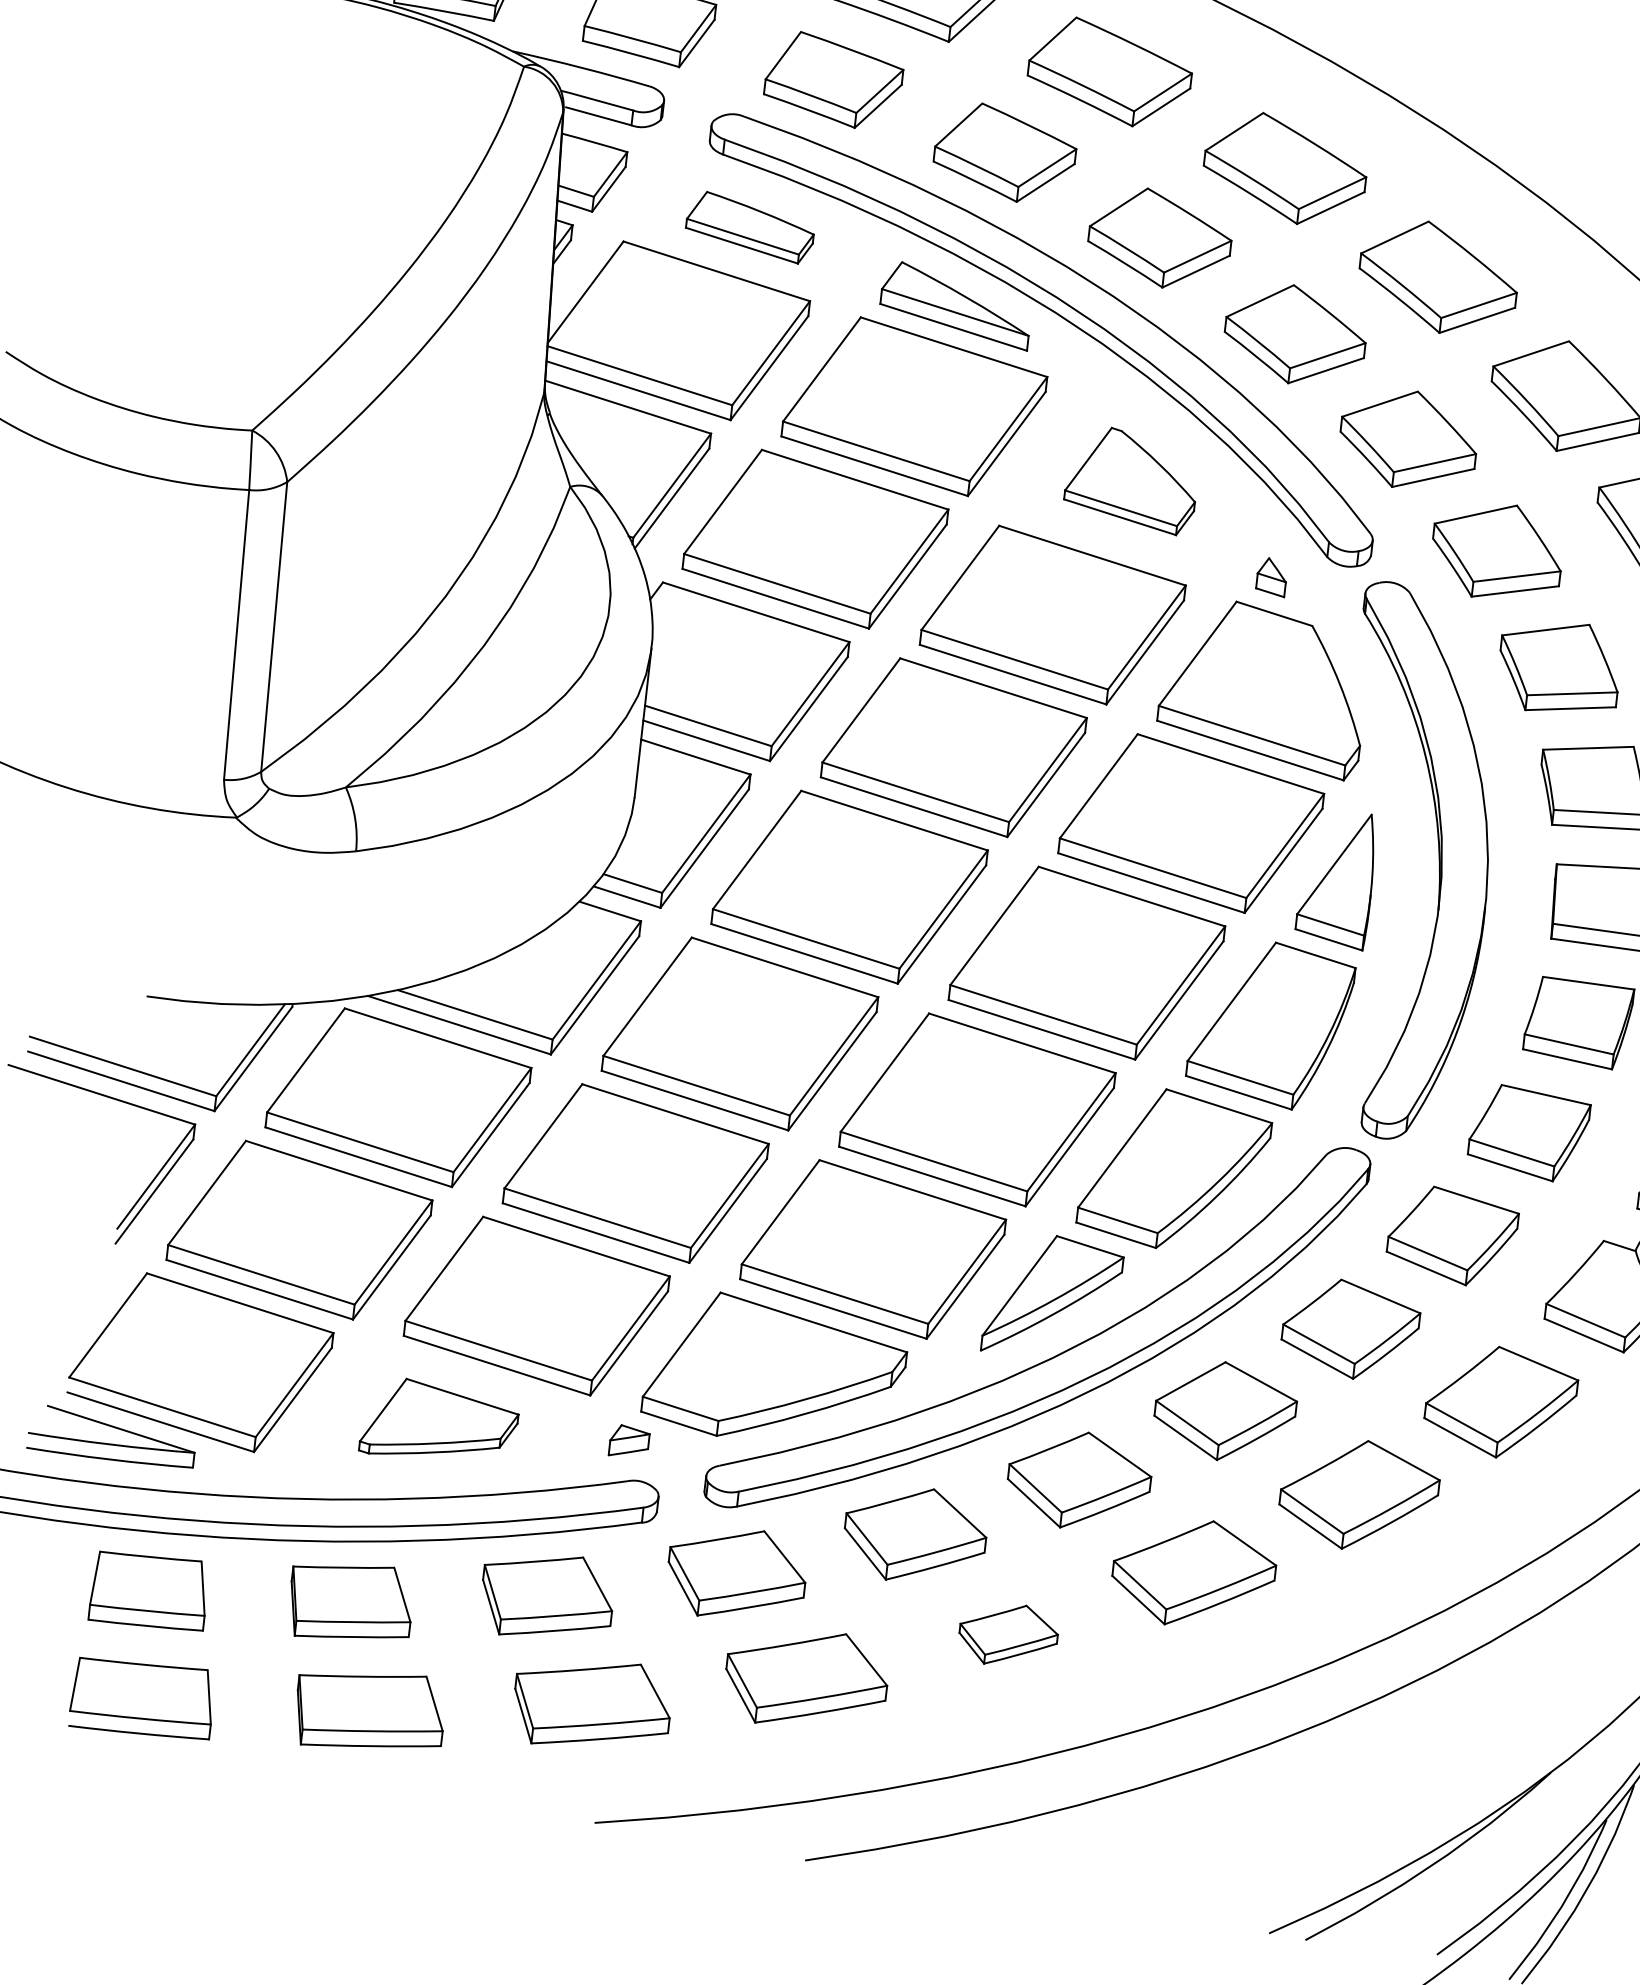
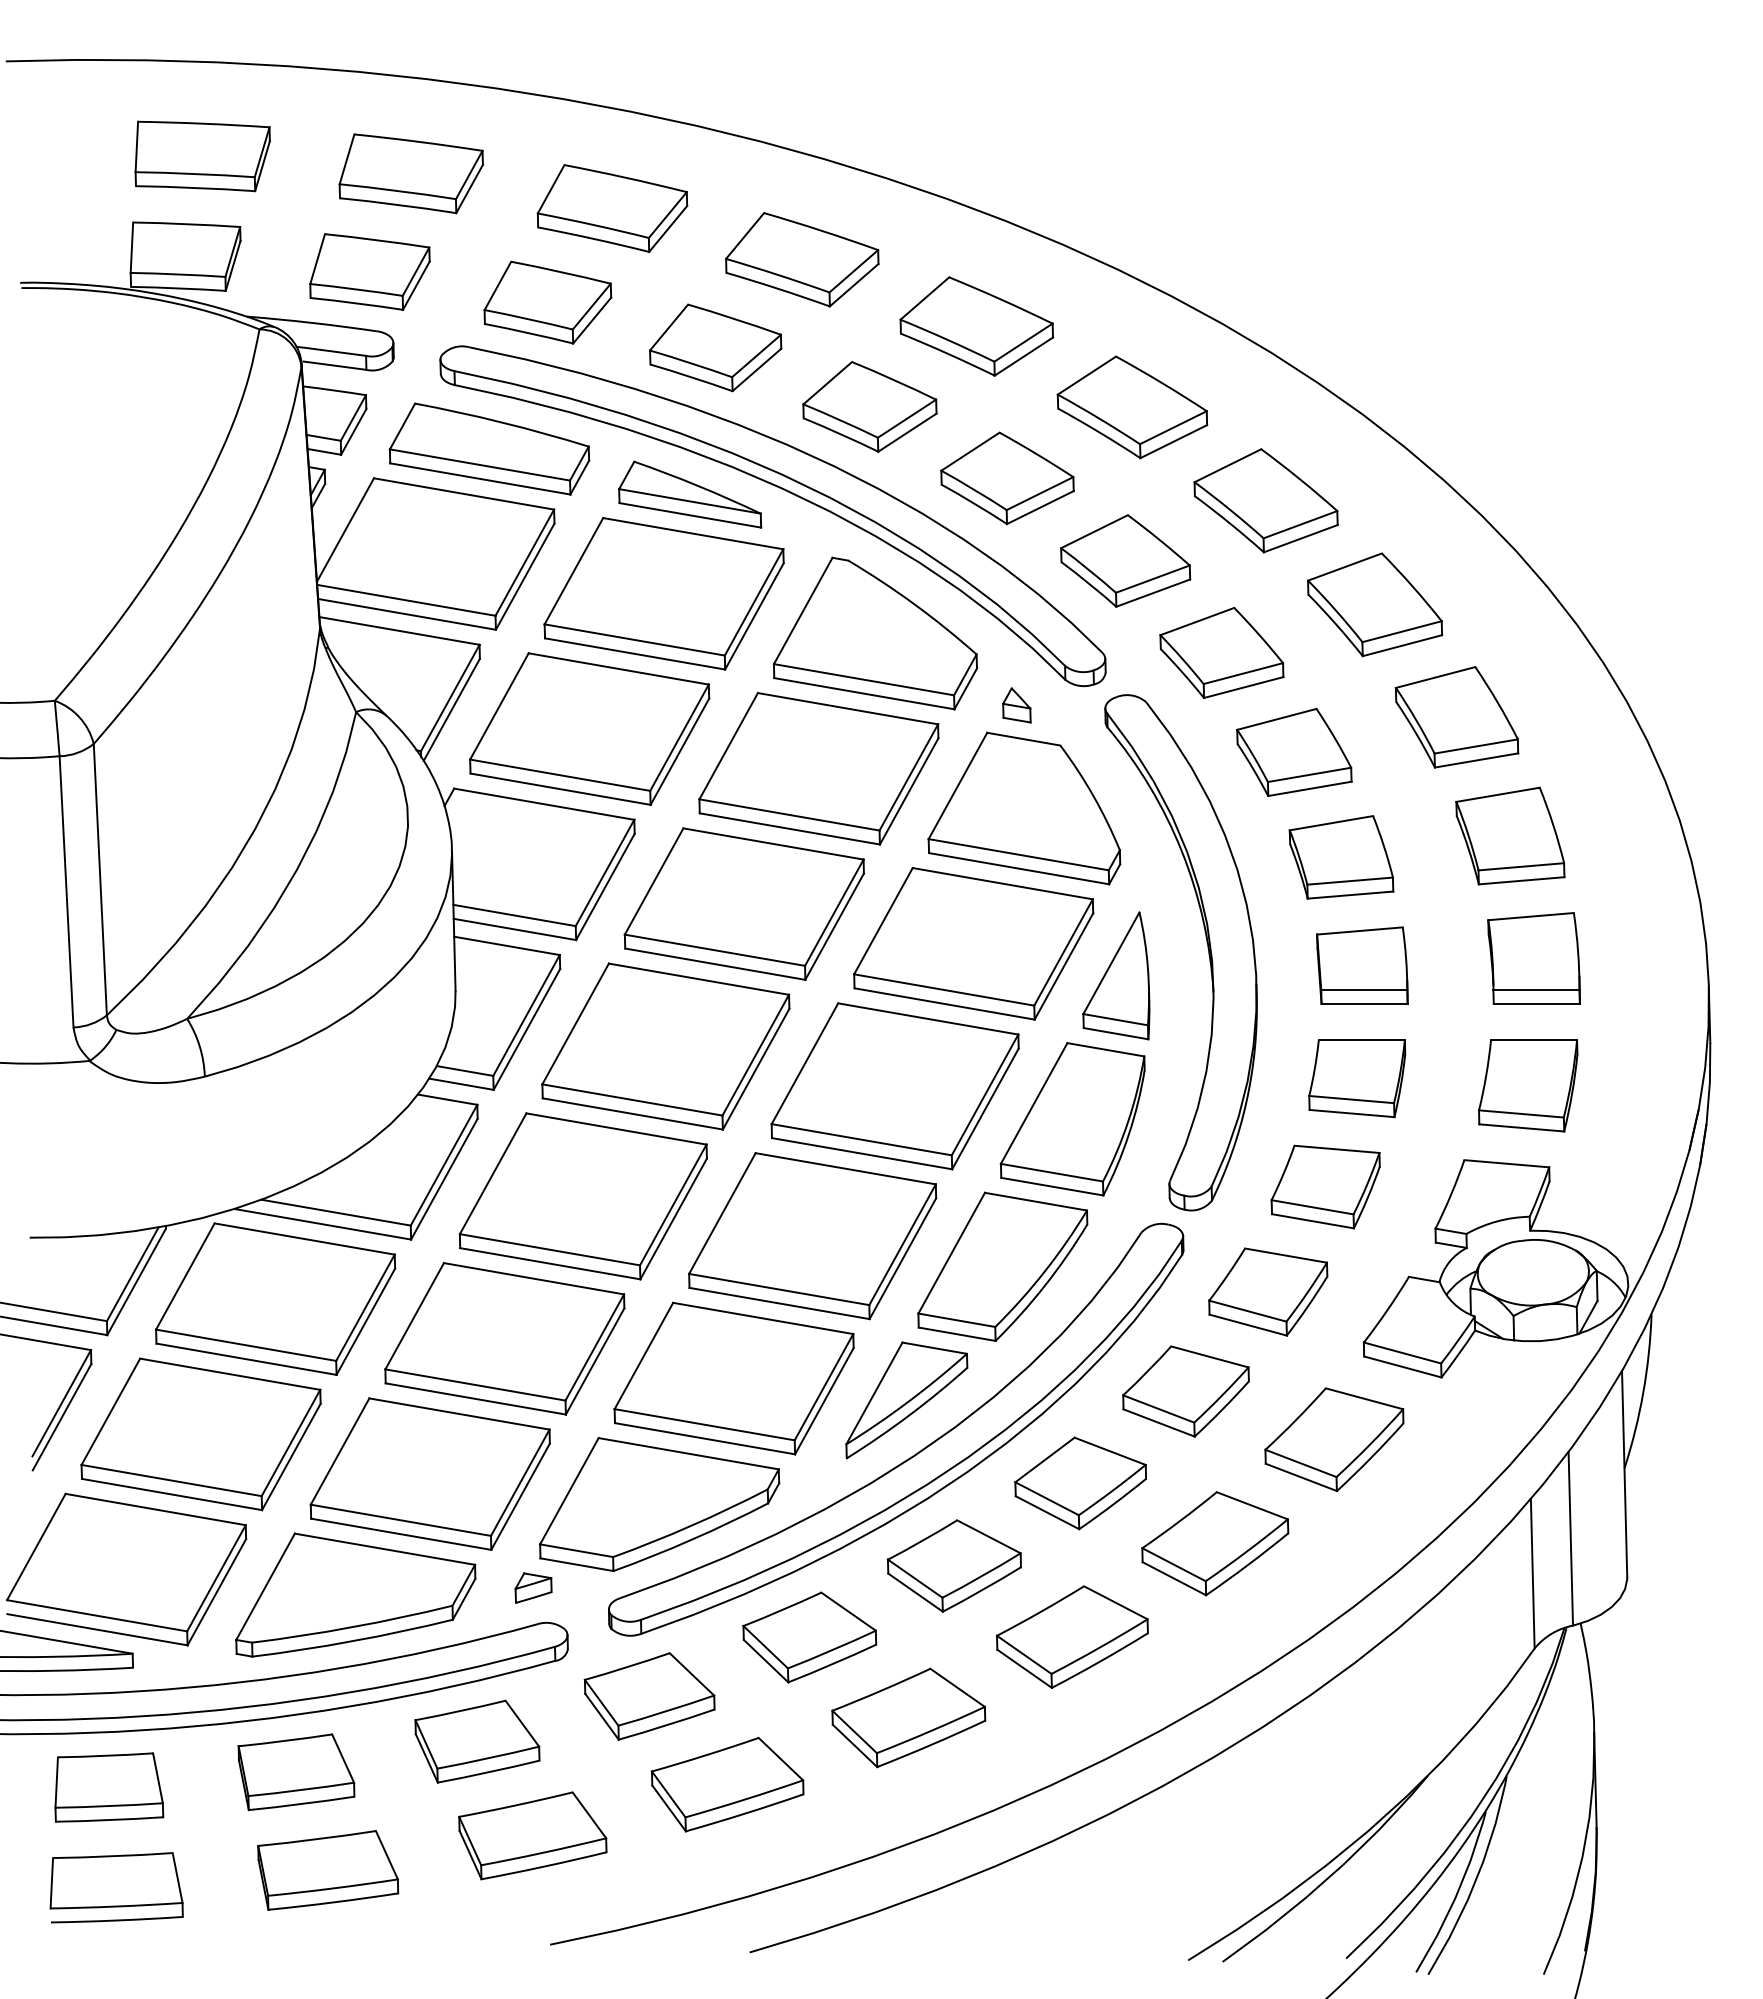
part: (750, 226) -> (489, 448), size x1.67
part: (1131, 479) -> (874, 633), size x1.67
part: (439, 1422) -> (355, 1594), size x1.67
part: (1008, 1634) -> (908, 1717), size x1.67

